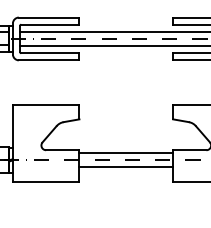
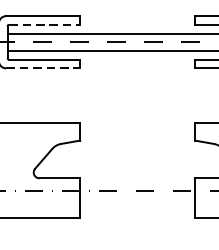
line: (50, 24) -> (44, 24), solid -> dashed
line: (49, 60) -> (43, 68), solid -> dashed
line: (126, 153) -> (137, 182), removed
line: (126, 167) -> (137, 199), removed

